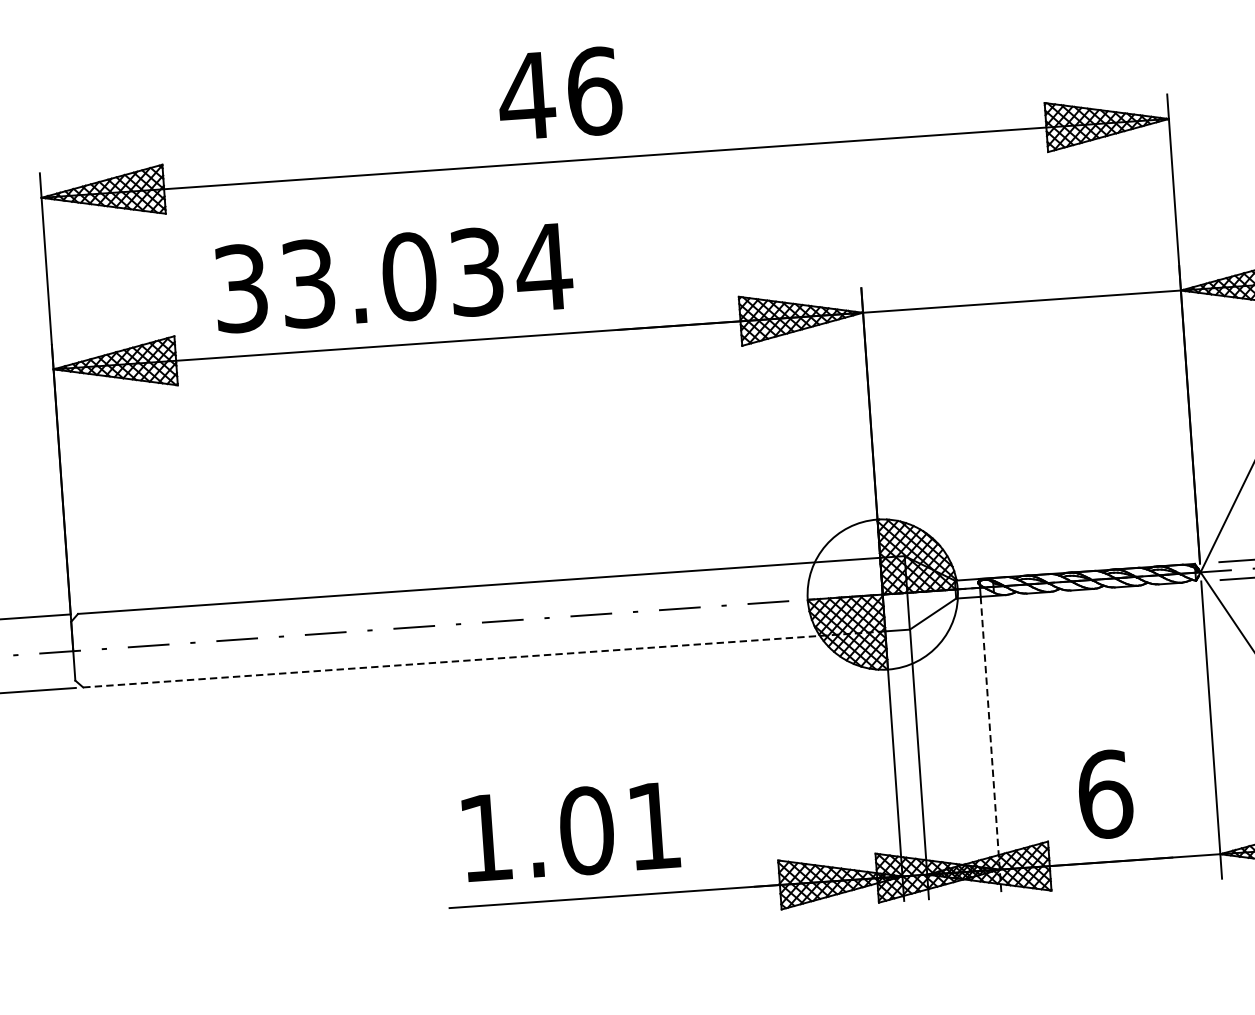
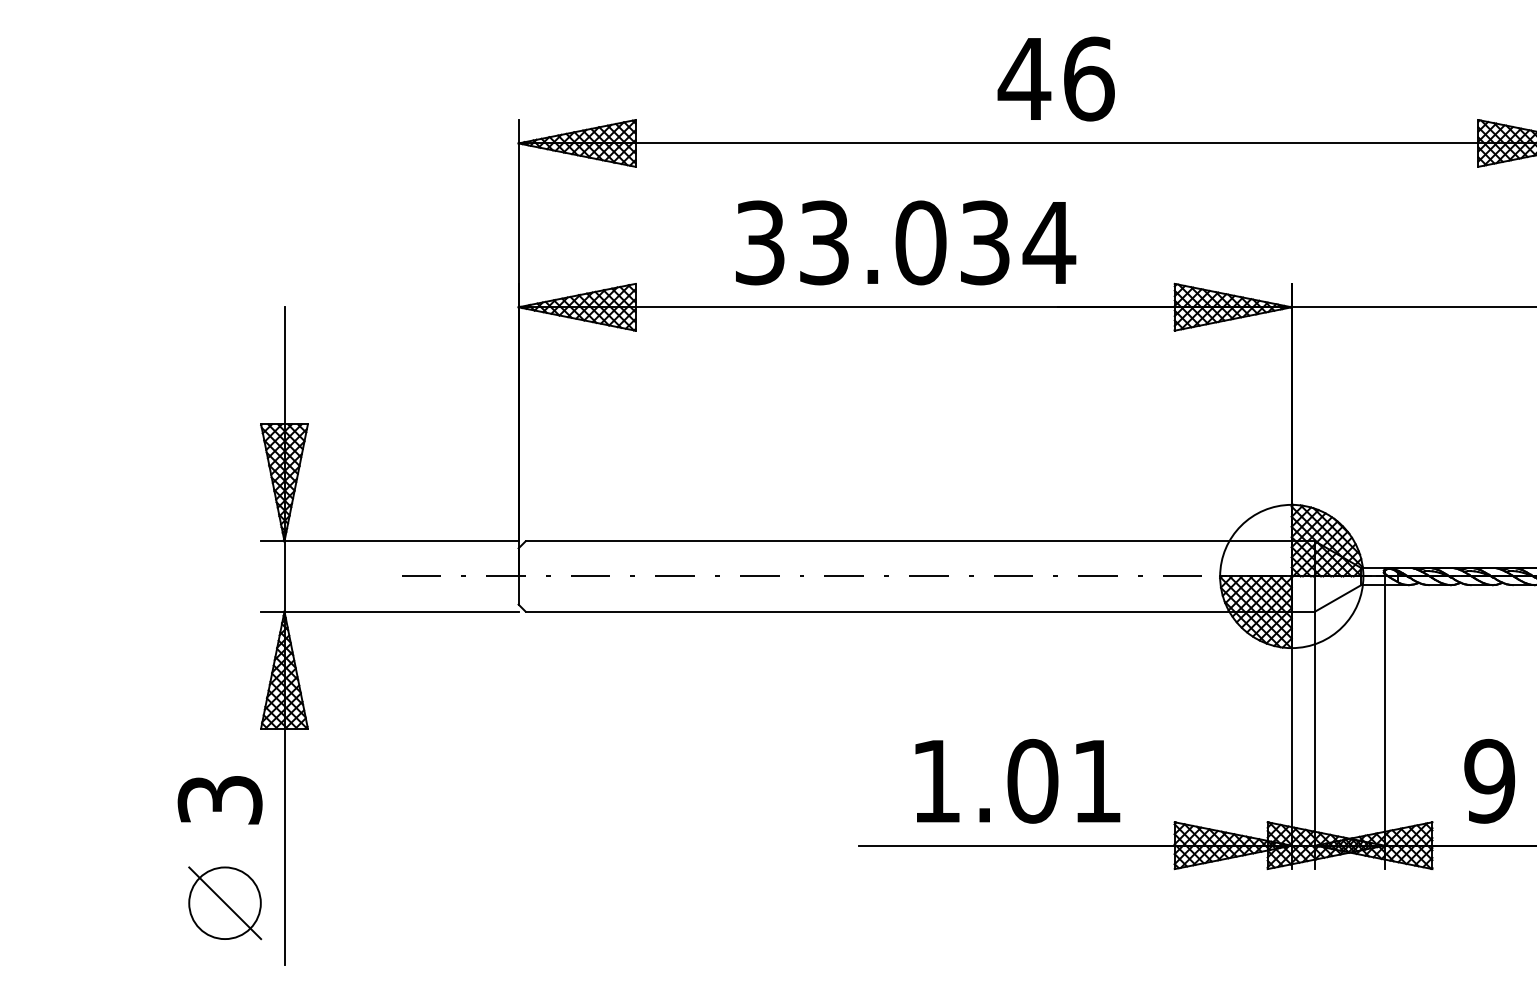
text: (559, 93) -> (1055, 78), moved
text: (394, 277) -> (906, 242), moved
line: (485, 659) -> (909, 611), dashed -> solid
line: (990, 745) -> (1384, 727), dashed -> solid
text: (1104, 793) -> (1489, 780), 6 -> 9
text: (570, 832) -> (1017, 781), moved

